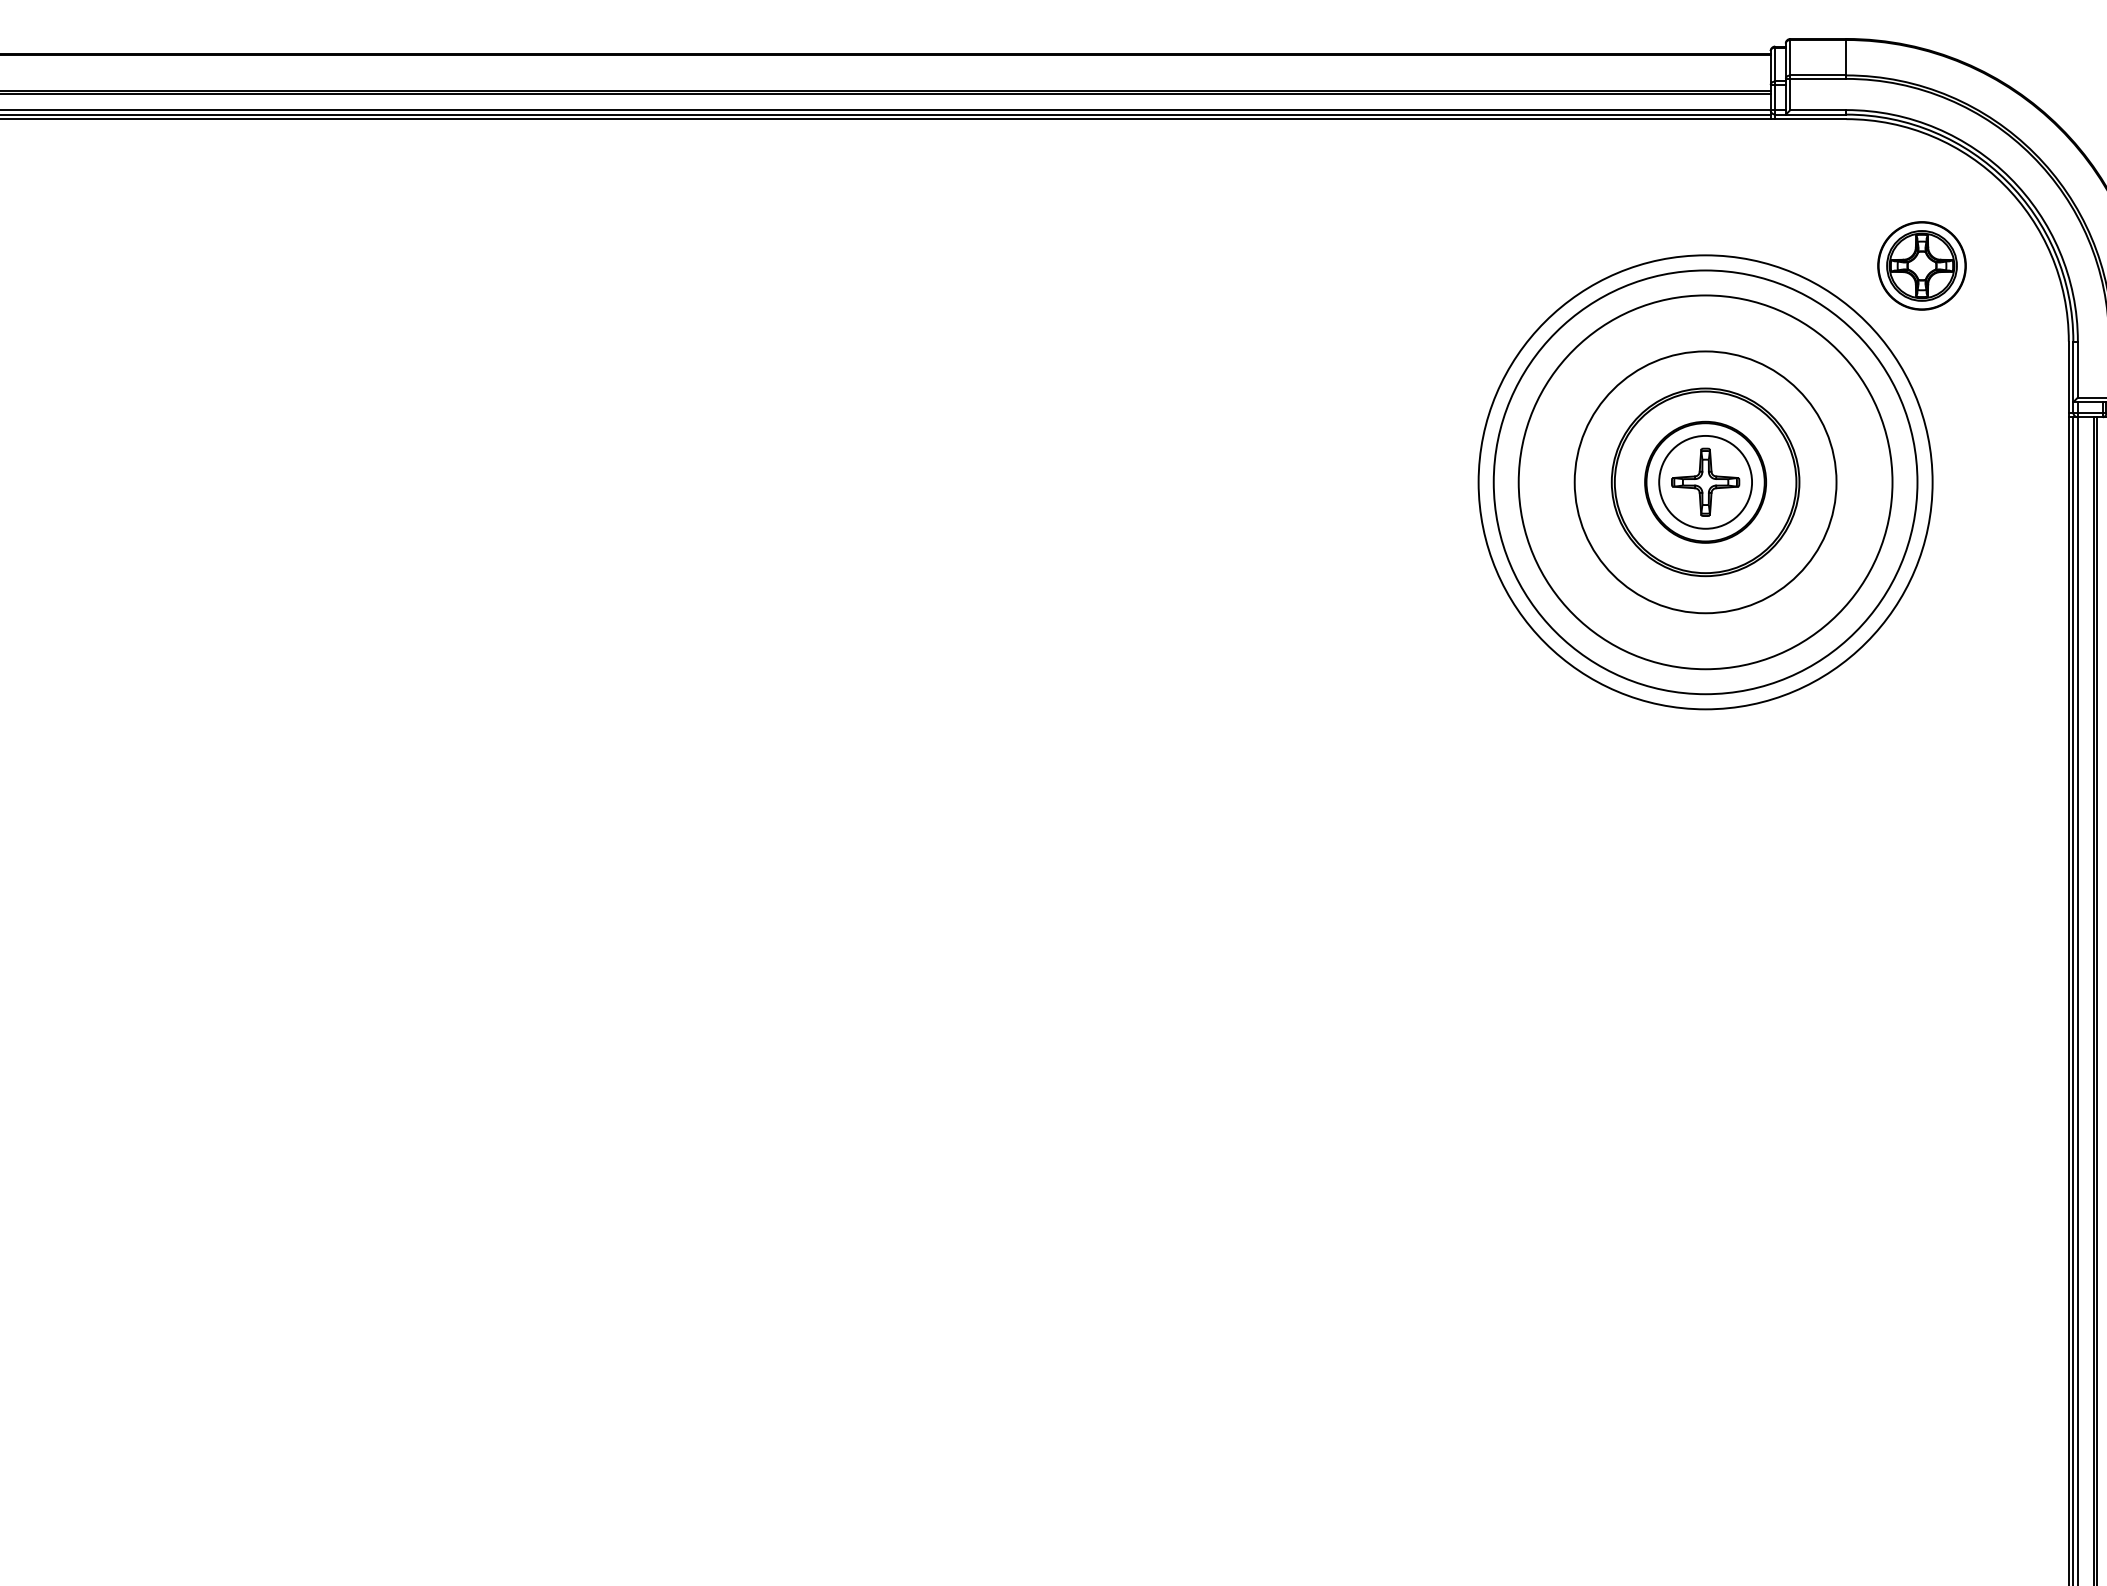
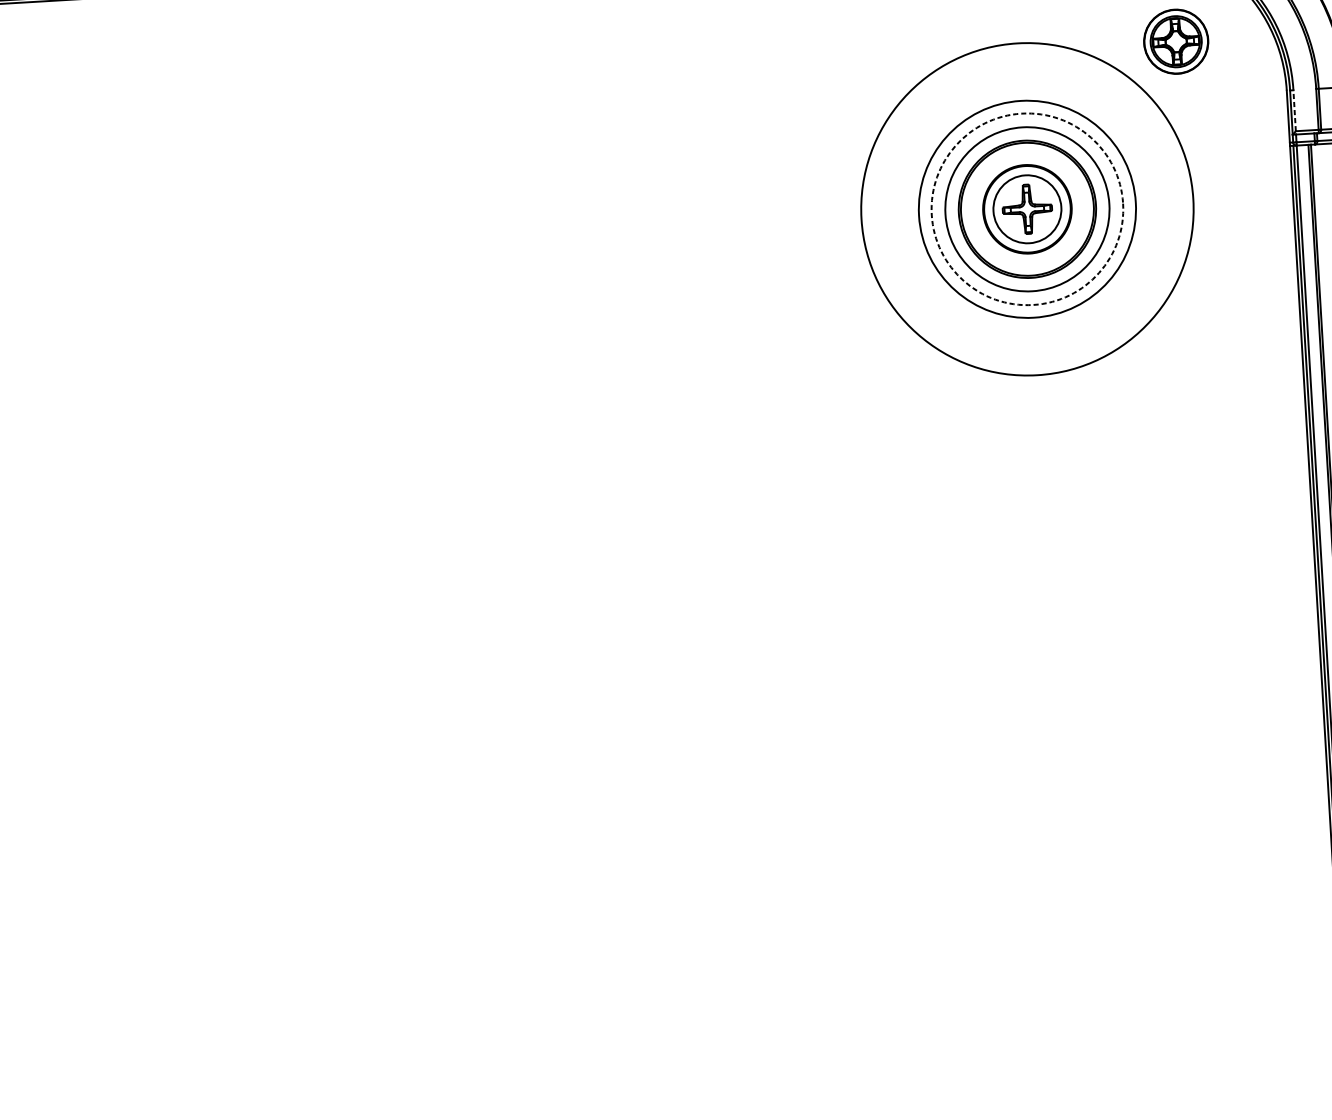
line: (2077, 369) -> (1294, 110), solid -> dashed
circle: (1705, 482) -> (1027, 209), size x0.6
circle: (1705, 482) -> (1027, 209), size x0.7
circle: (1705, 482) -> (1027, 209), solid -> dashed

